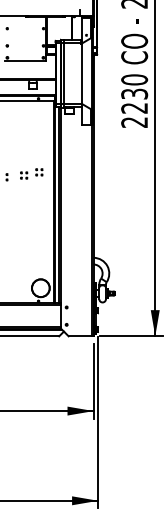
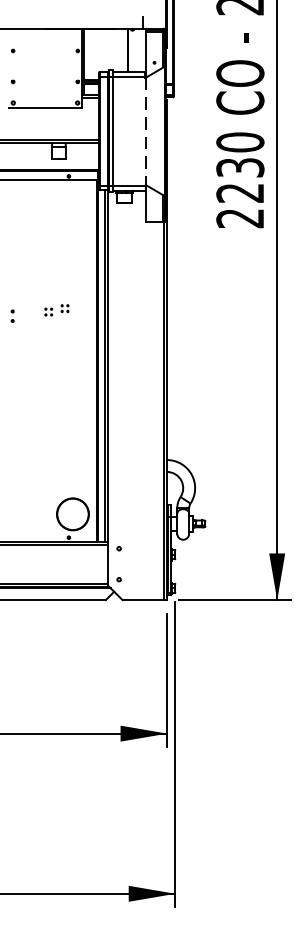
line: (81, 74) -> (145, 132), solid -> dashed
part: (31, 173) -> (56, 309), size x0.6

